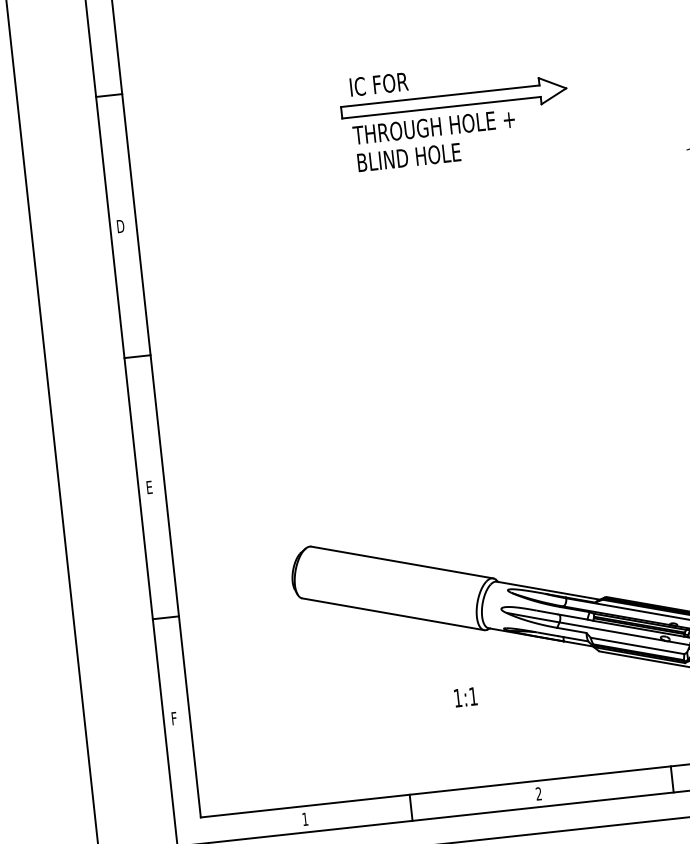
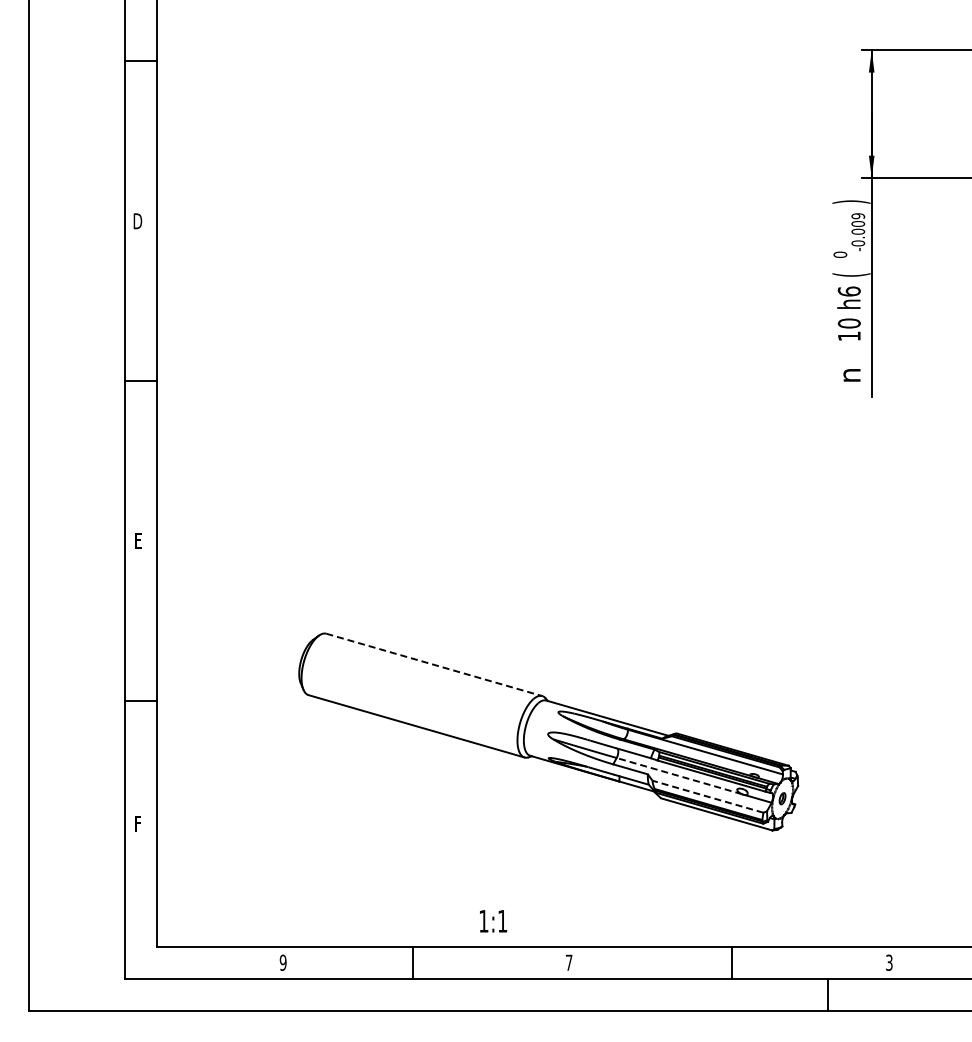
part: (455, 114) -> (557, 129), removed
line: (402, 562) -> (434, 665), solid -> dashed
line: (611, 631) -> (678, 775), solid -> dashed
line: (637, 645) -> (707, 796), solid -> dashed
text: (465, 697) -> (493, 921), moved
text: (538, 793) -> (568, 962), 2 -> 7
text: (304, 819) -> (282, 962), 1 -> 9

